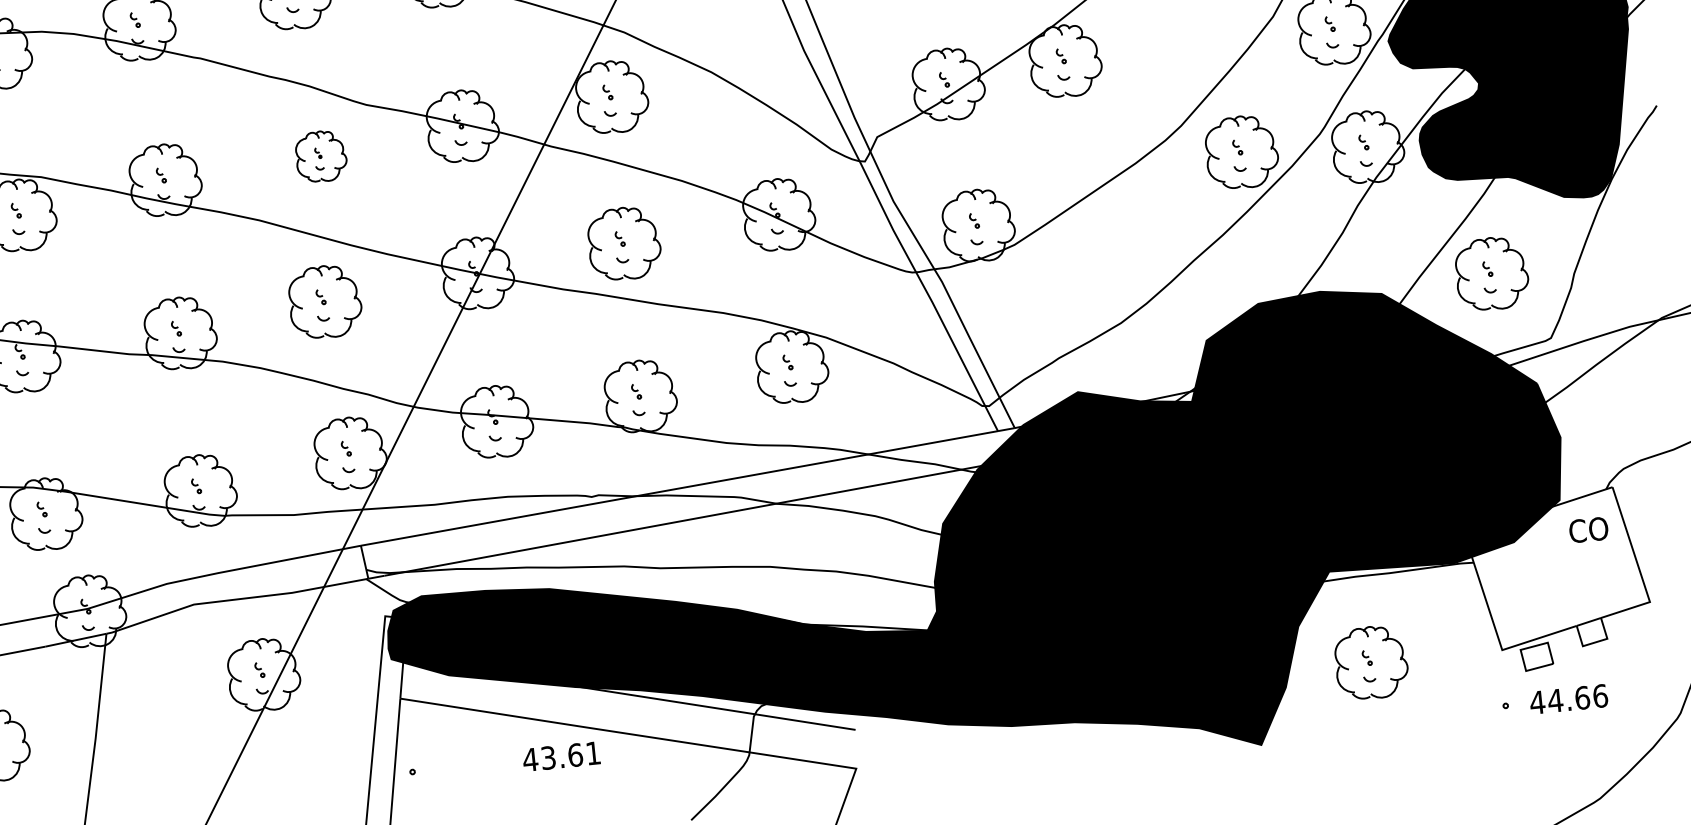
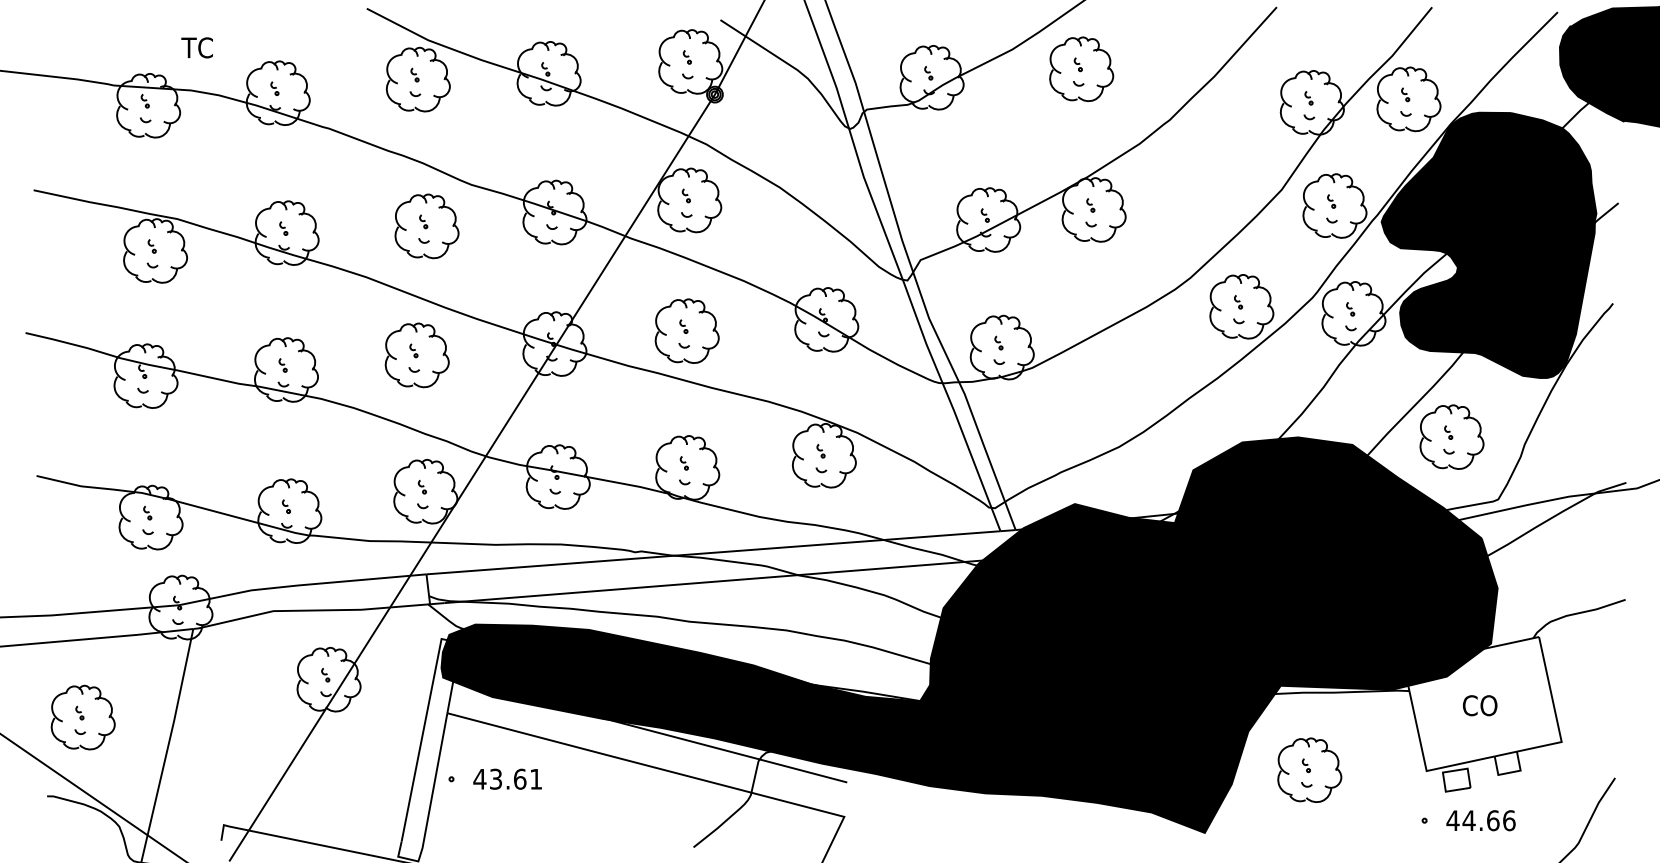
part: (320, 156) -> (426, 226), size x1.43
text: (1588, 529) -> (1479, 705), moved
text: (561, 755) -> (507, 778), moved

